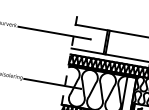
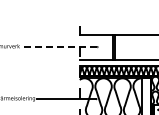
line: (54, 33) -> (59, 47), solid -> dashed

